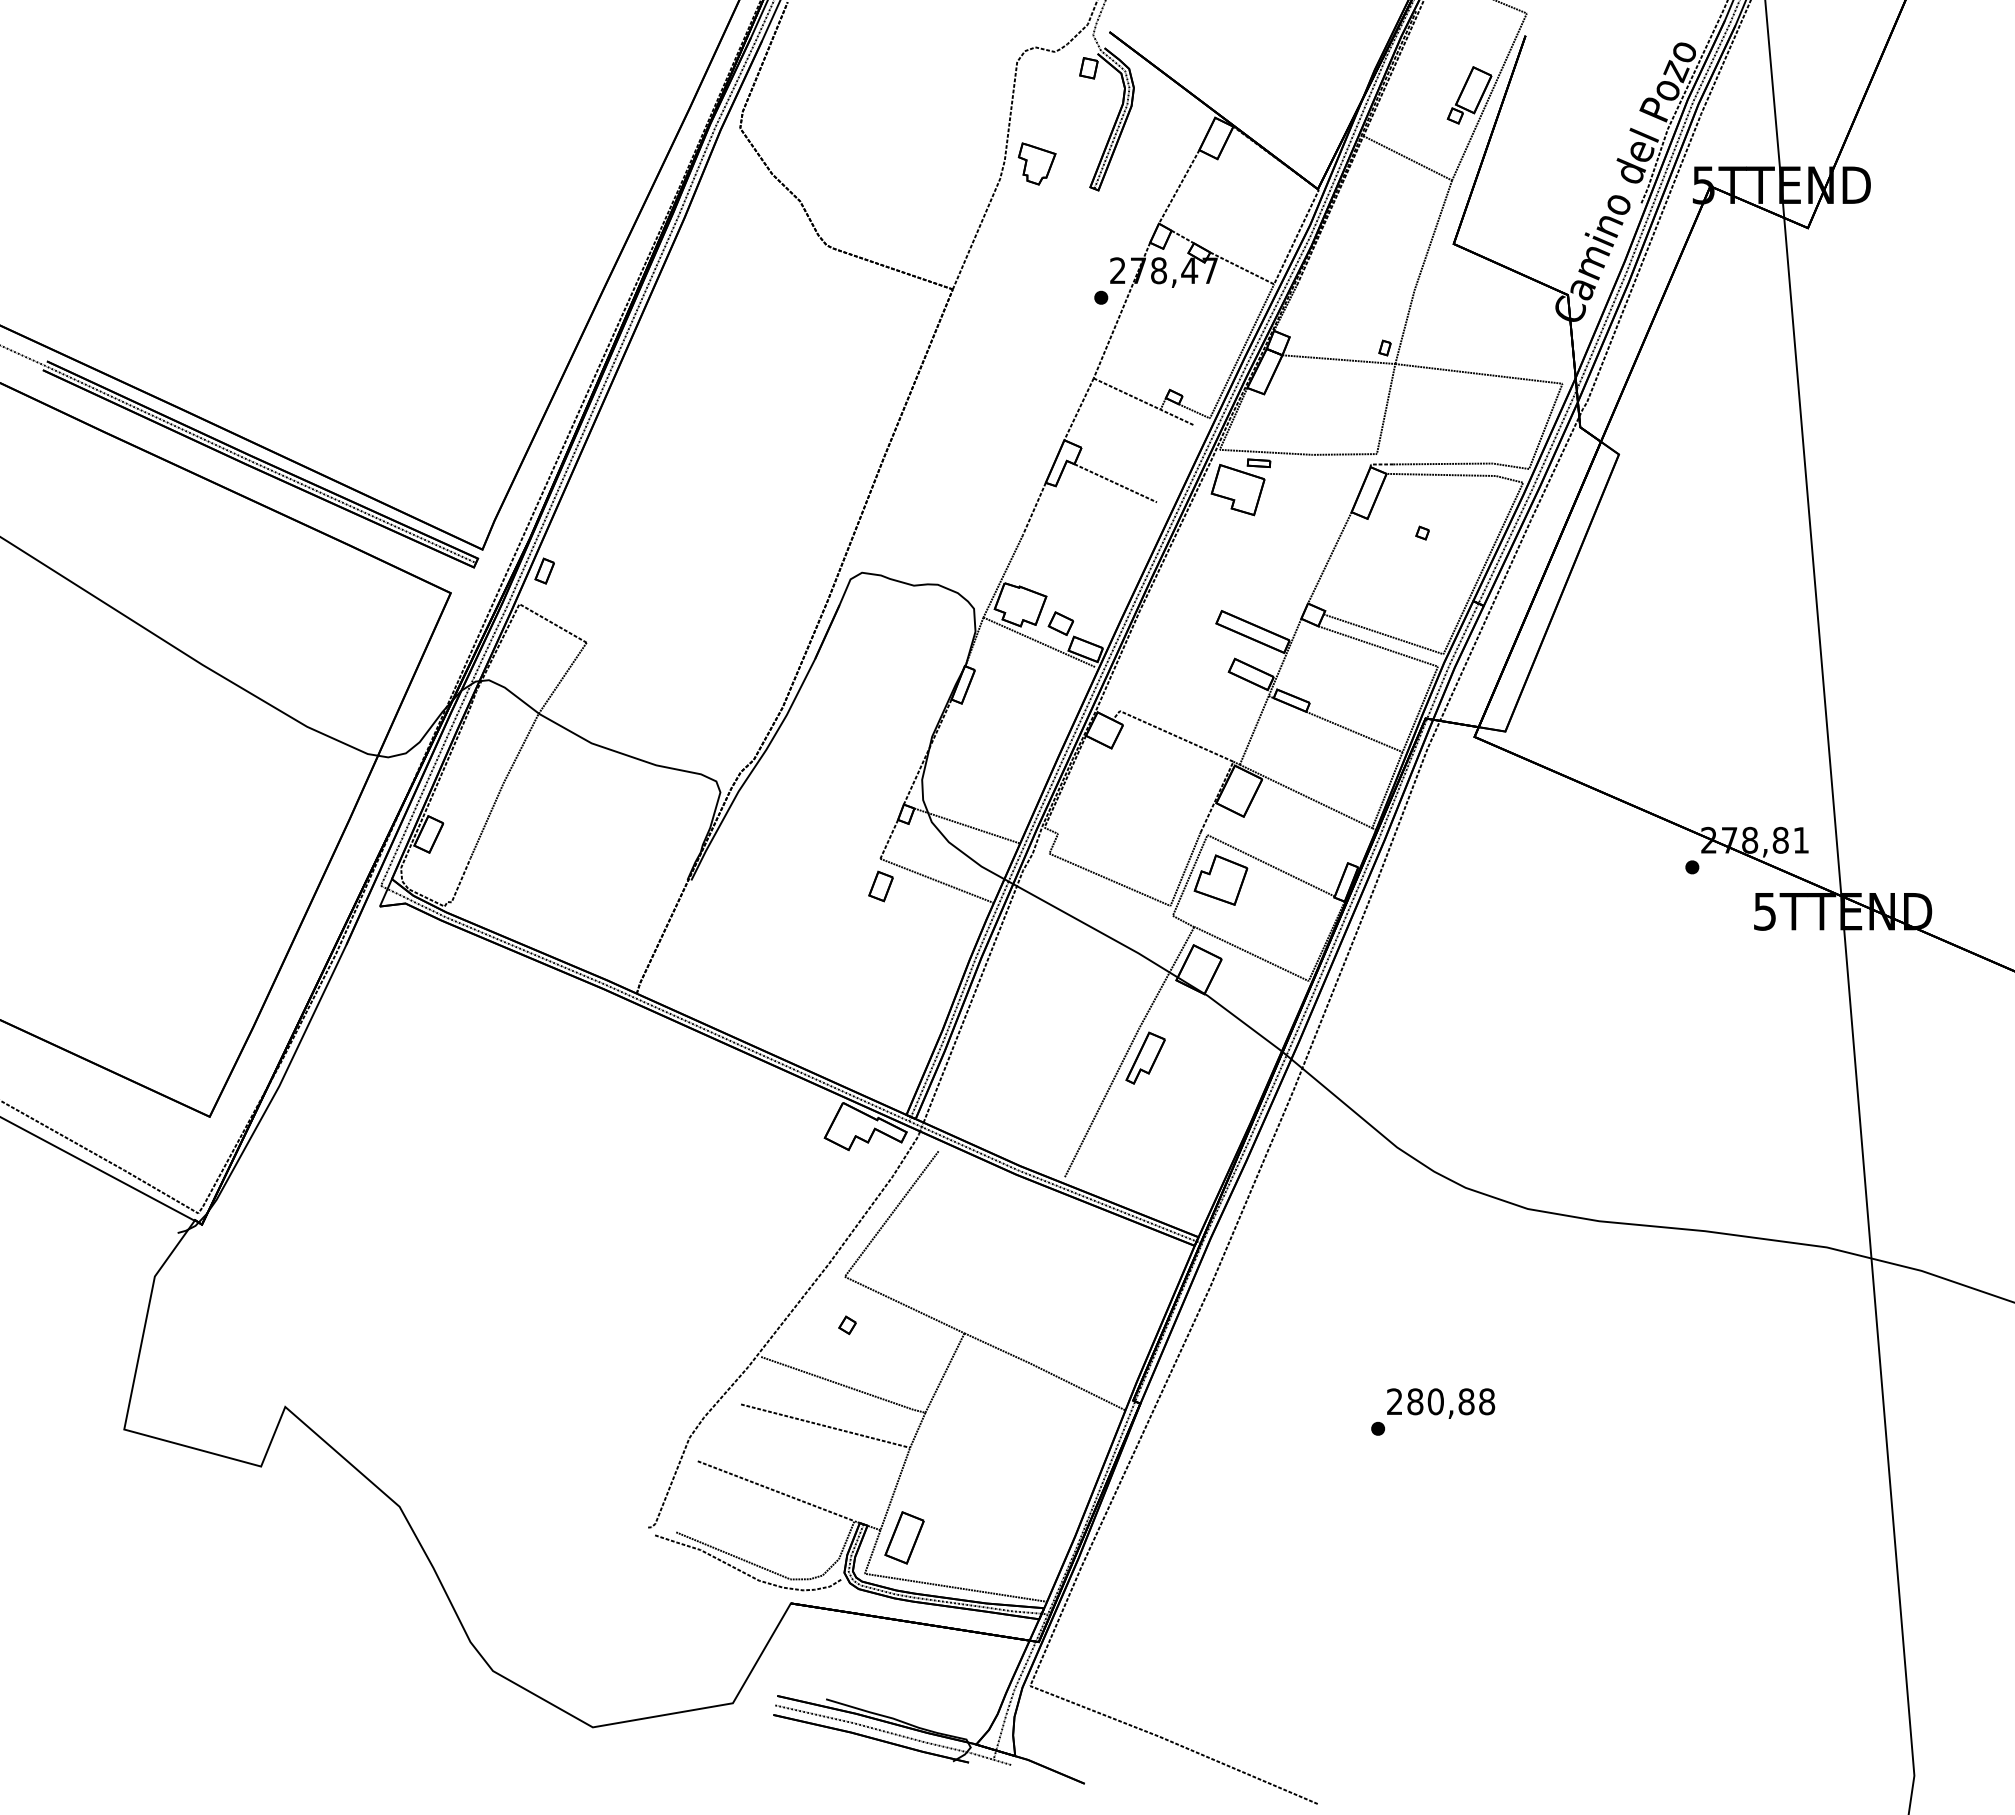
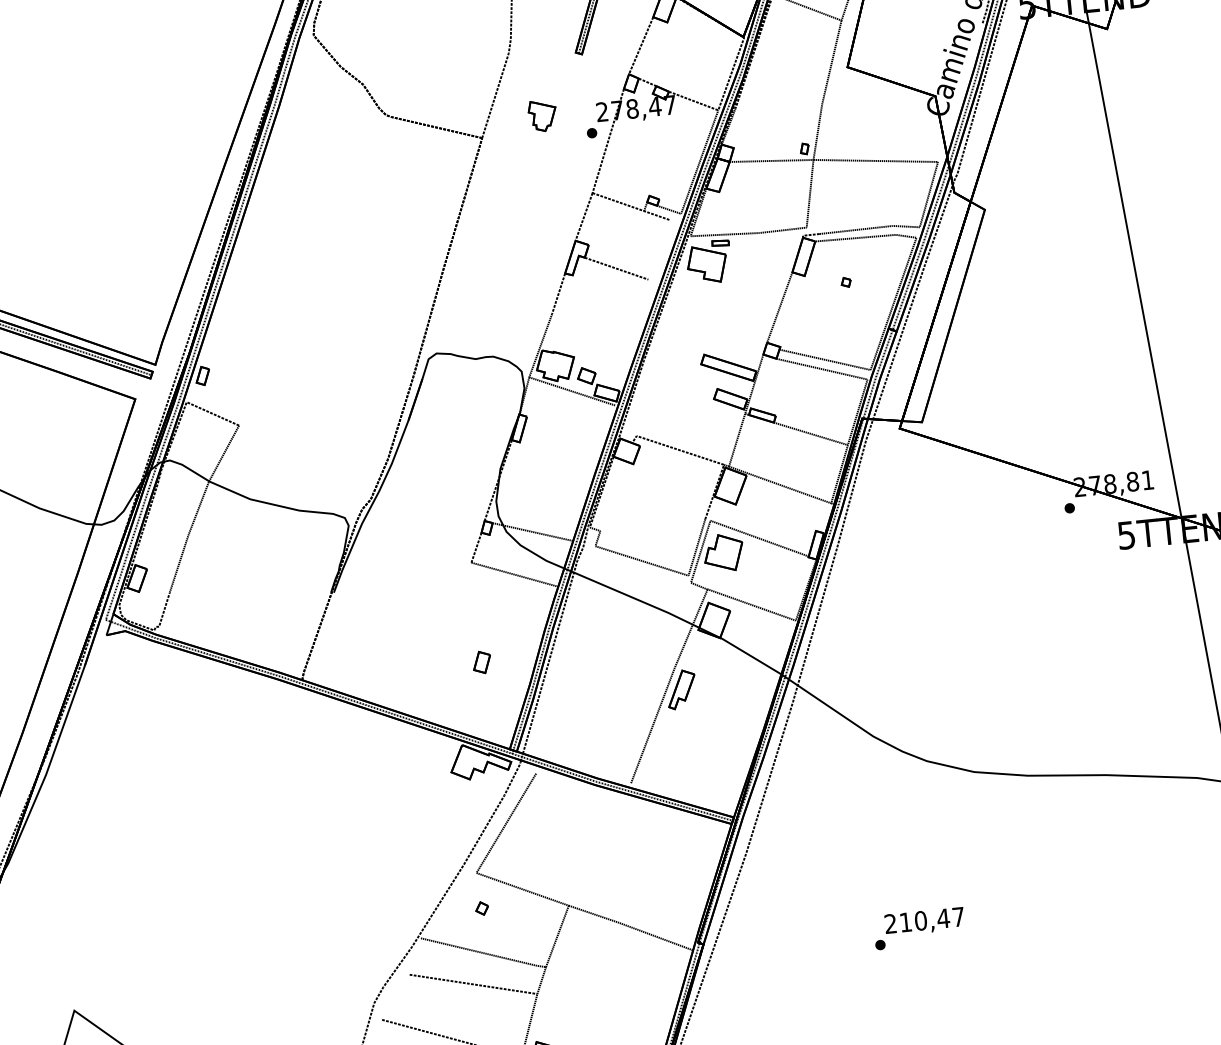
part: (1036, 163) -> (542, 115), moved
part: (880, 886) -> (481, 662), moved
text: (1451, 1401) -> (932, 919), 280,88 -> 210,47

